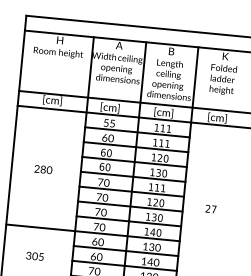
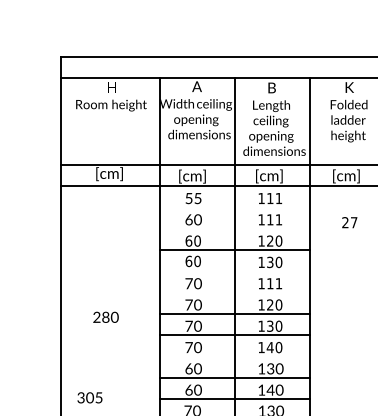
line: (137, 132) -> (234, 207), removed
line: (135, 146) -> (234, 228), removed
text: (43, 168) -> (105, 316), moved
line: (133, 176) -> (234, 271), removed
line: (131, 191) -> (234, 292), removed
text: (210, 209) -> (349, 222), moved
line: (92, 232) -> (184, 356), removed
text: (34, 256) -> (89, 397), moved

